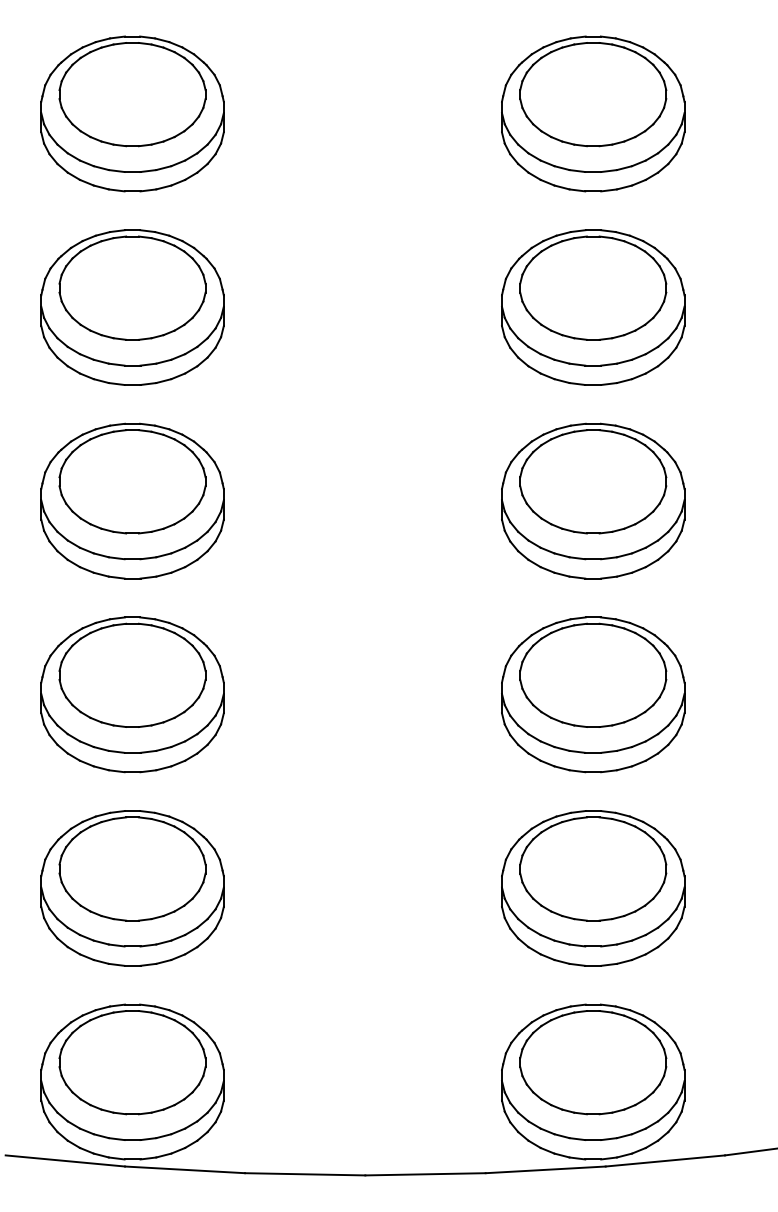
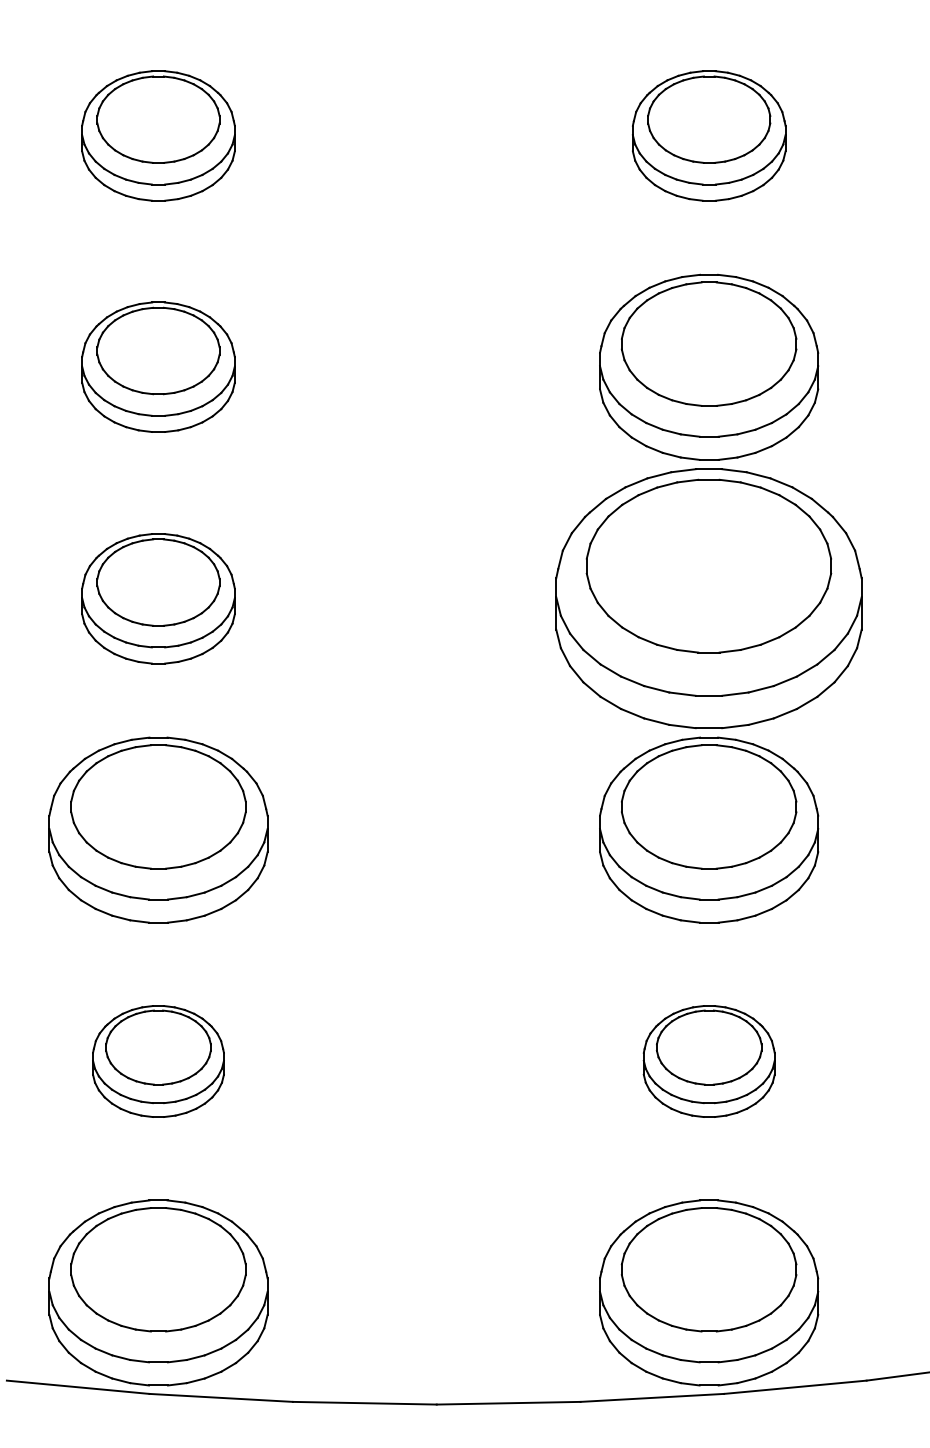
part: (132, 113) -> (158, 135), size x0.7
part: (593, 113) -> (709, 135), size x0.7
part: (132, 306) -> (158, 366), size x0.7
part: (132, 500) -> (158, 598), size x0.7
part: (593, 500) -> (709, 598), size x1.4
part: (132, 888) -> (158, 1061), size x0.6
part: (593, 888) -> (709, 1061), size x0.6

